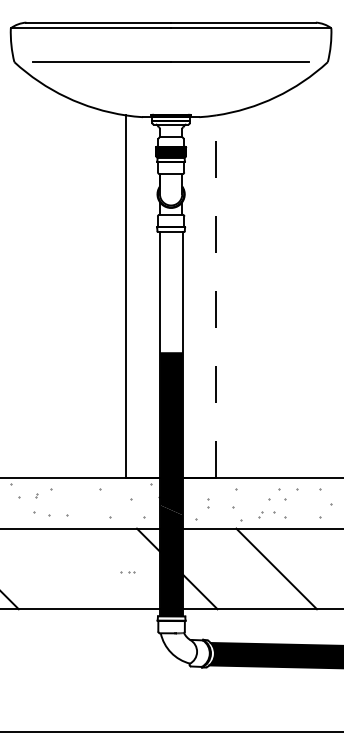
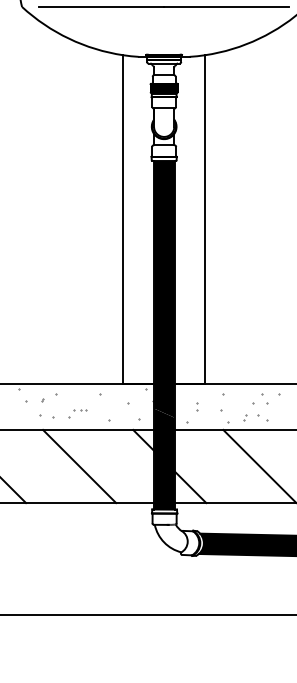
fill: (171, 291) -> (164, 214), added
line: (216, 296) -> (205, 219), dashed -> solid
line: (77, 568) -> (79, 466), added
part: (127, 572) -> (80, 410), moved

